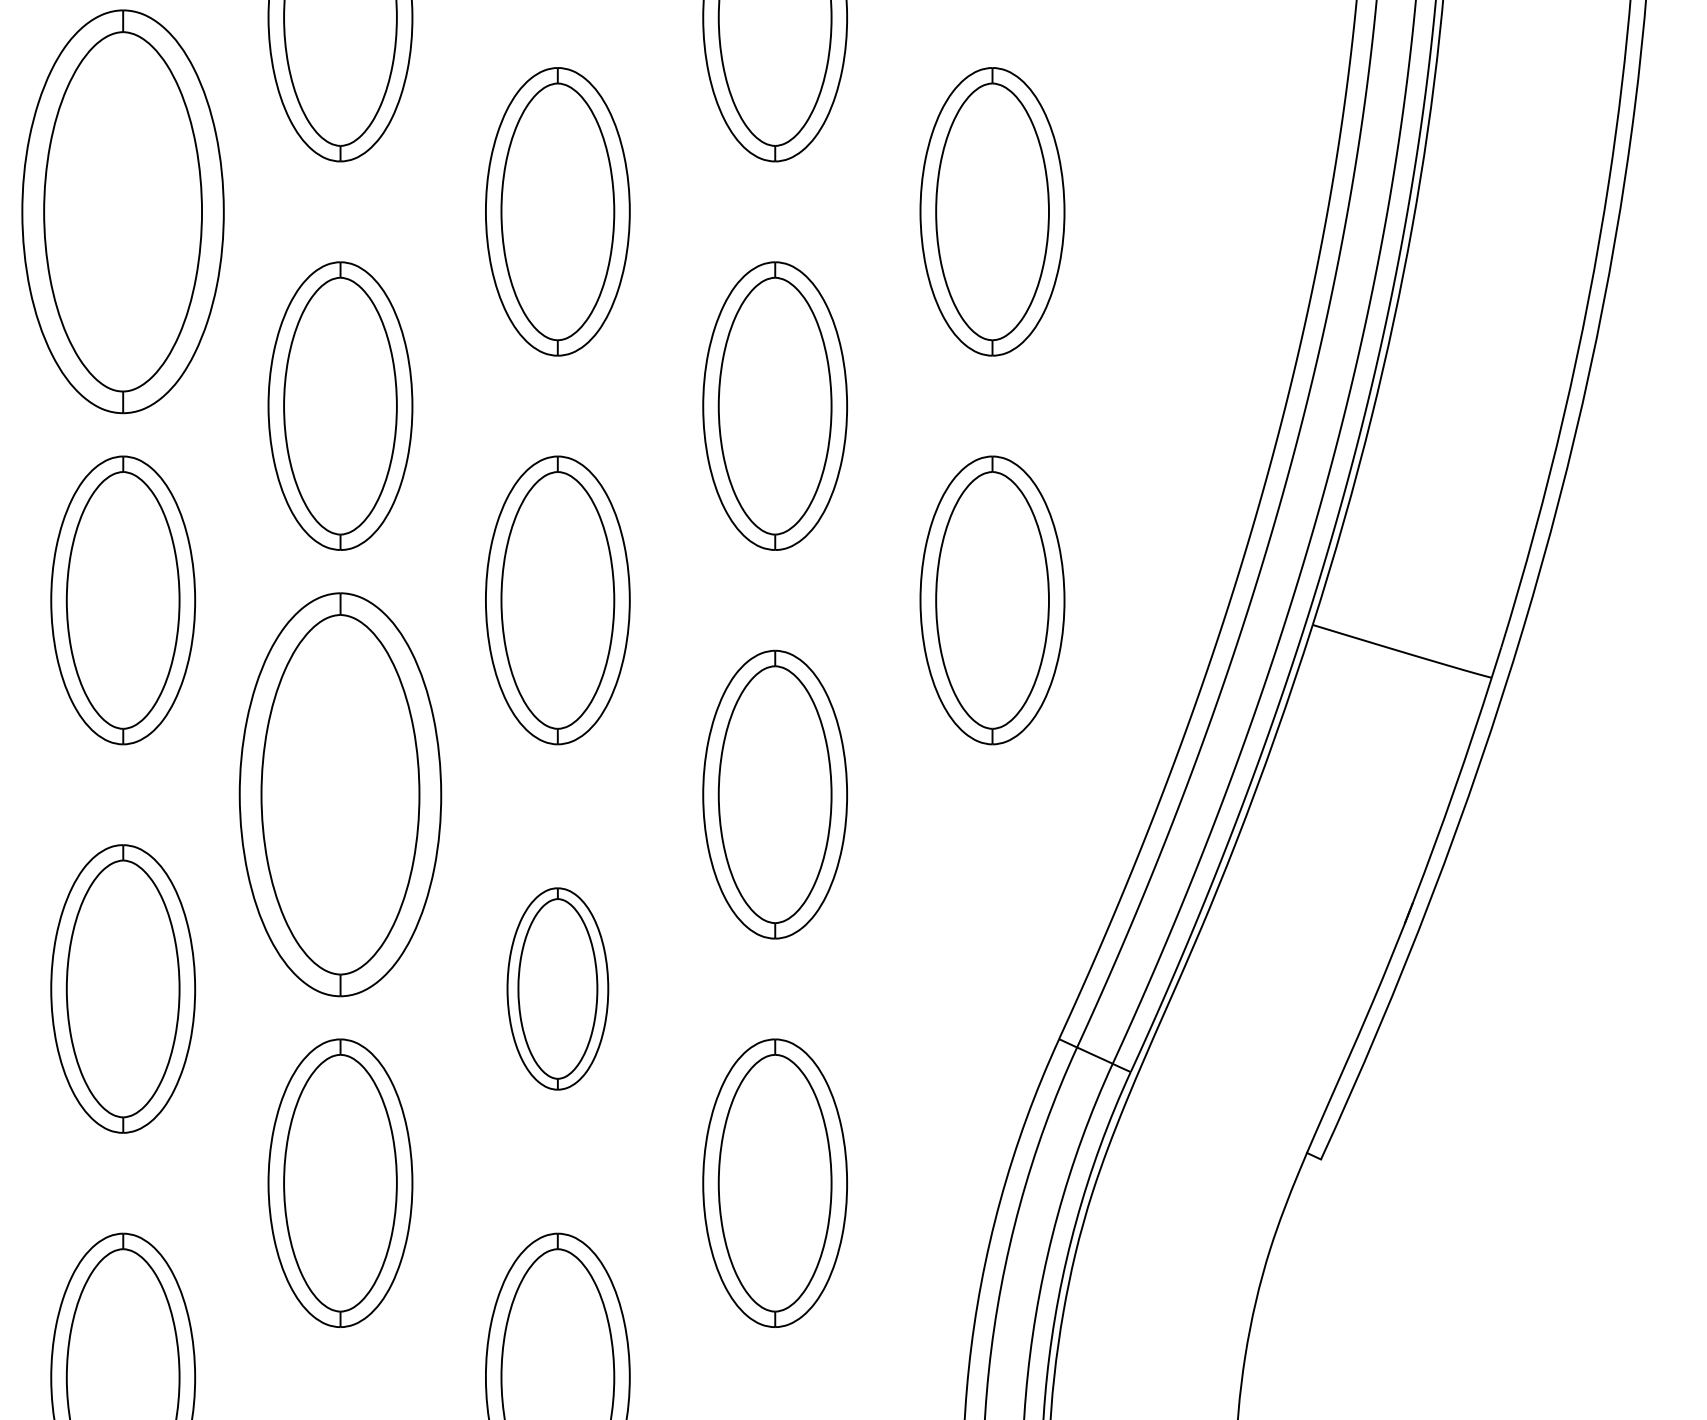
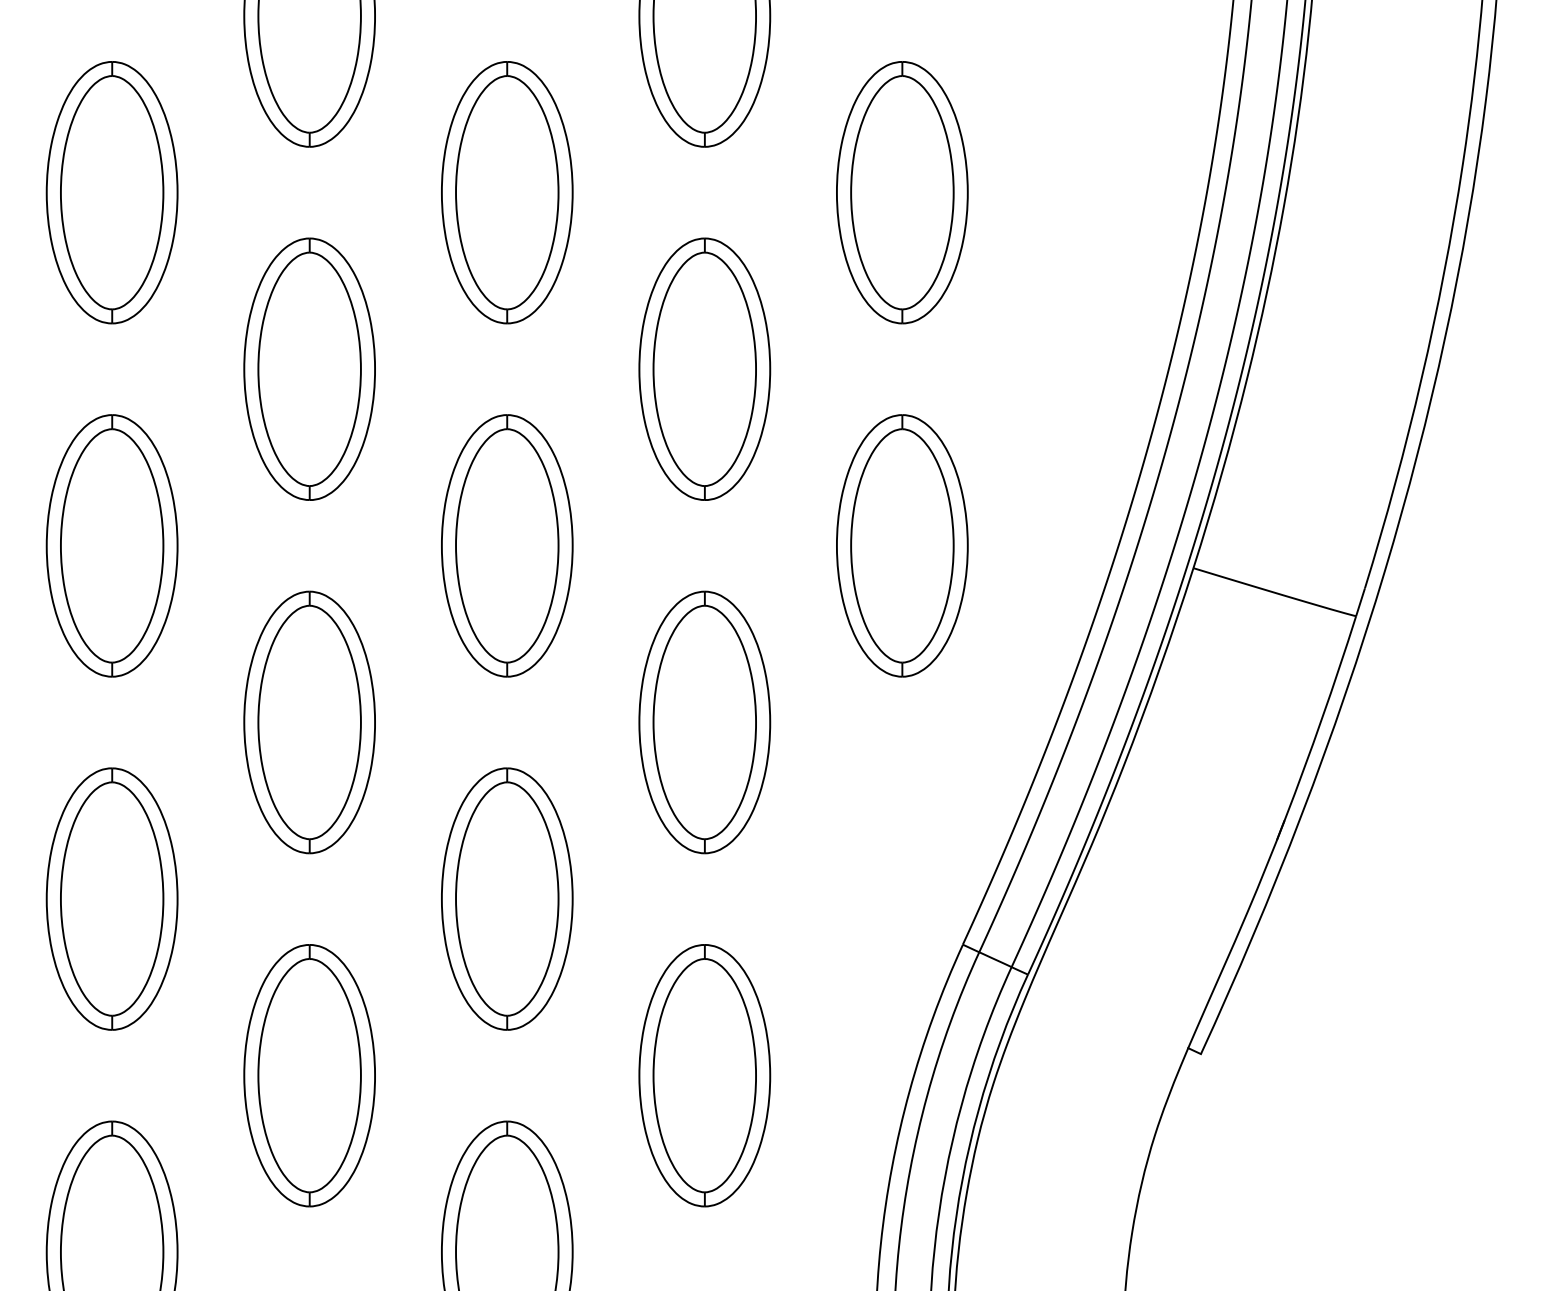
part: (123, 211) -> (112, 192), size x0.71
part: (340, 794) -> (309, 722), size x0.71
part: (557, 988) -> (506, 898), size x1.43

